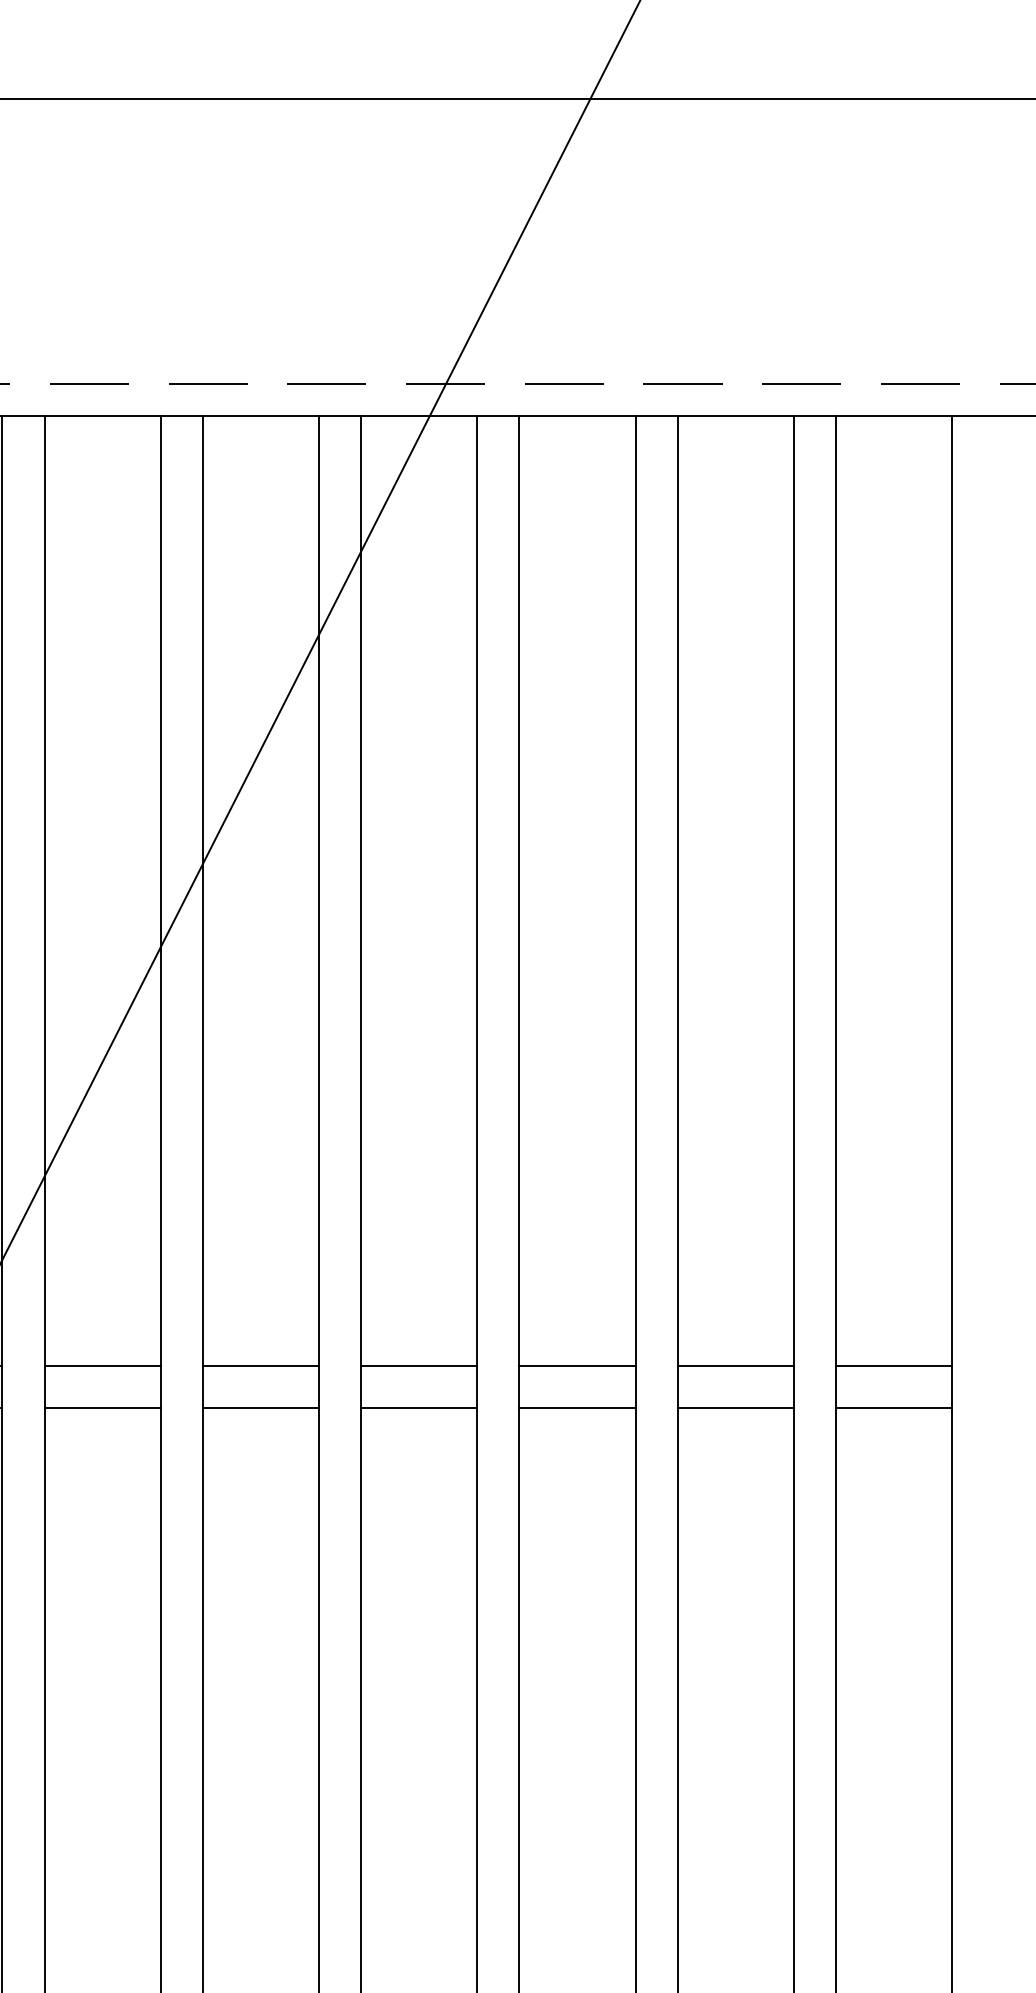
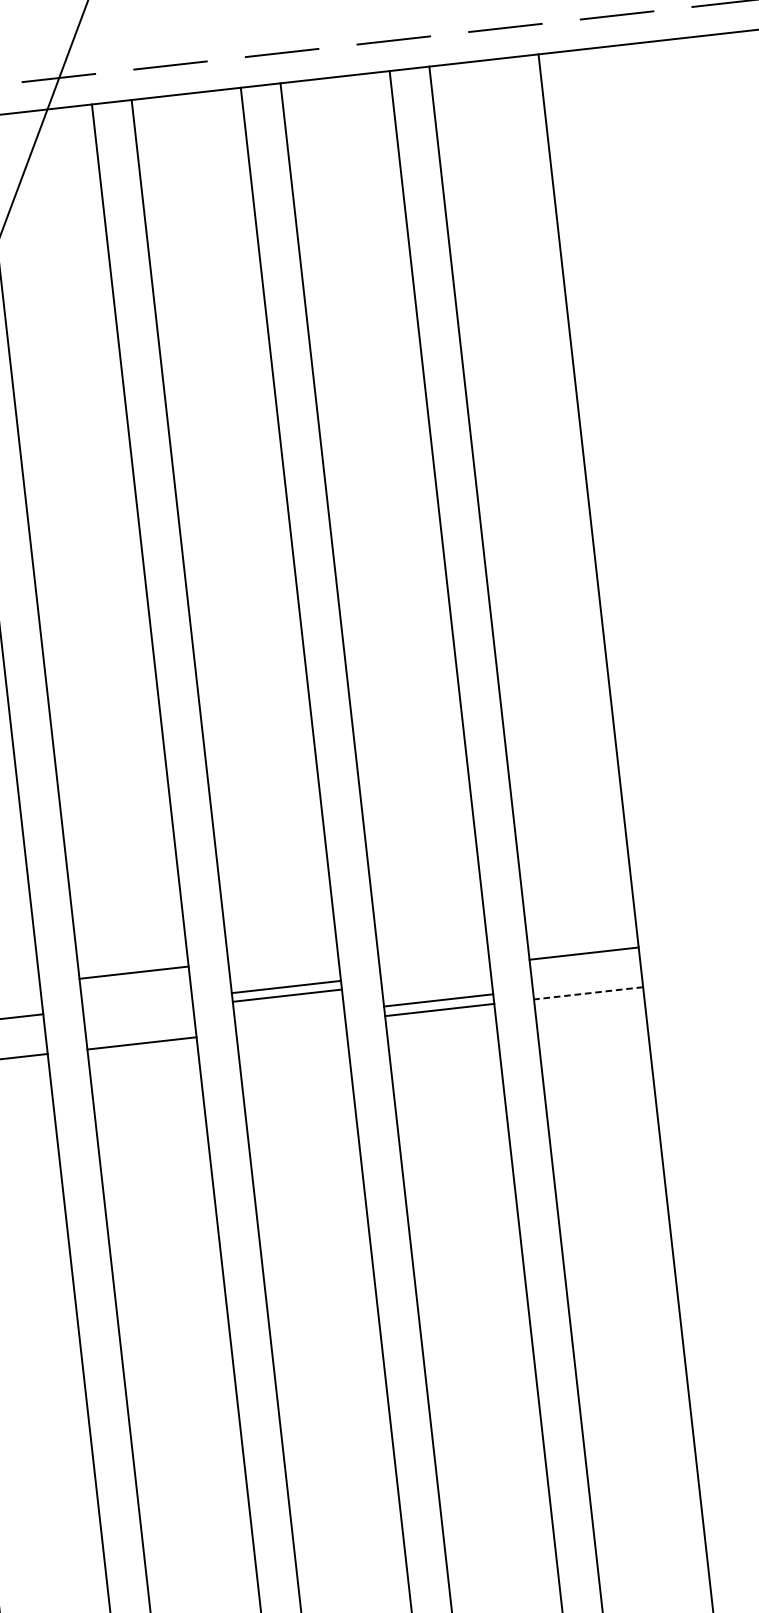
line: (419, 1365) -> (134, 972), moved
line: (735, 1365) -> (438, 1000), moved
line: (577, 1407) -> (287, 995), moved
line: (893, 1407) -> (588, 992), solid -> dashed

